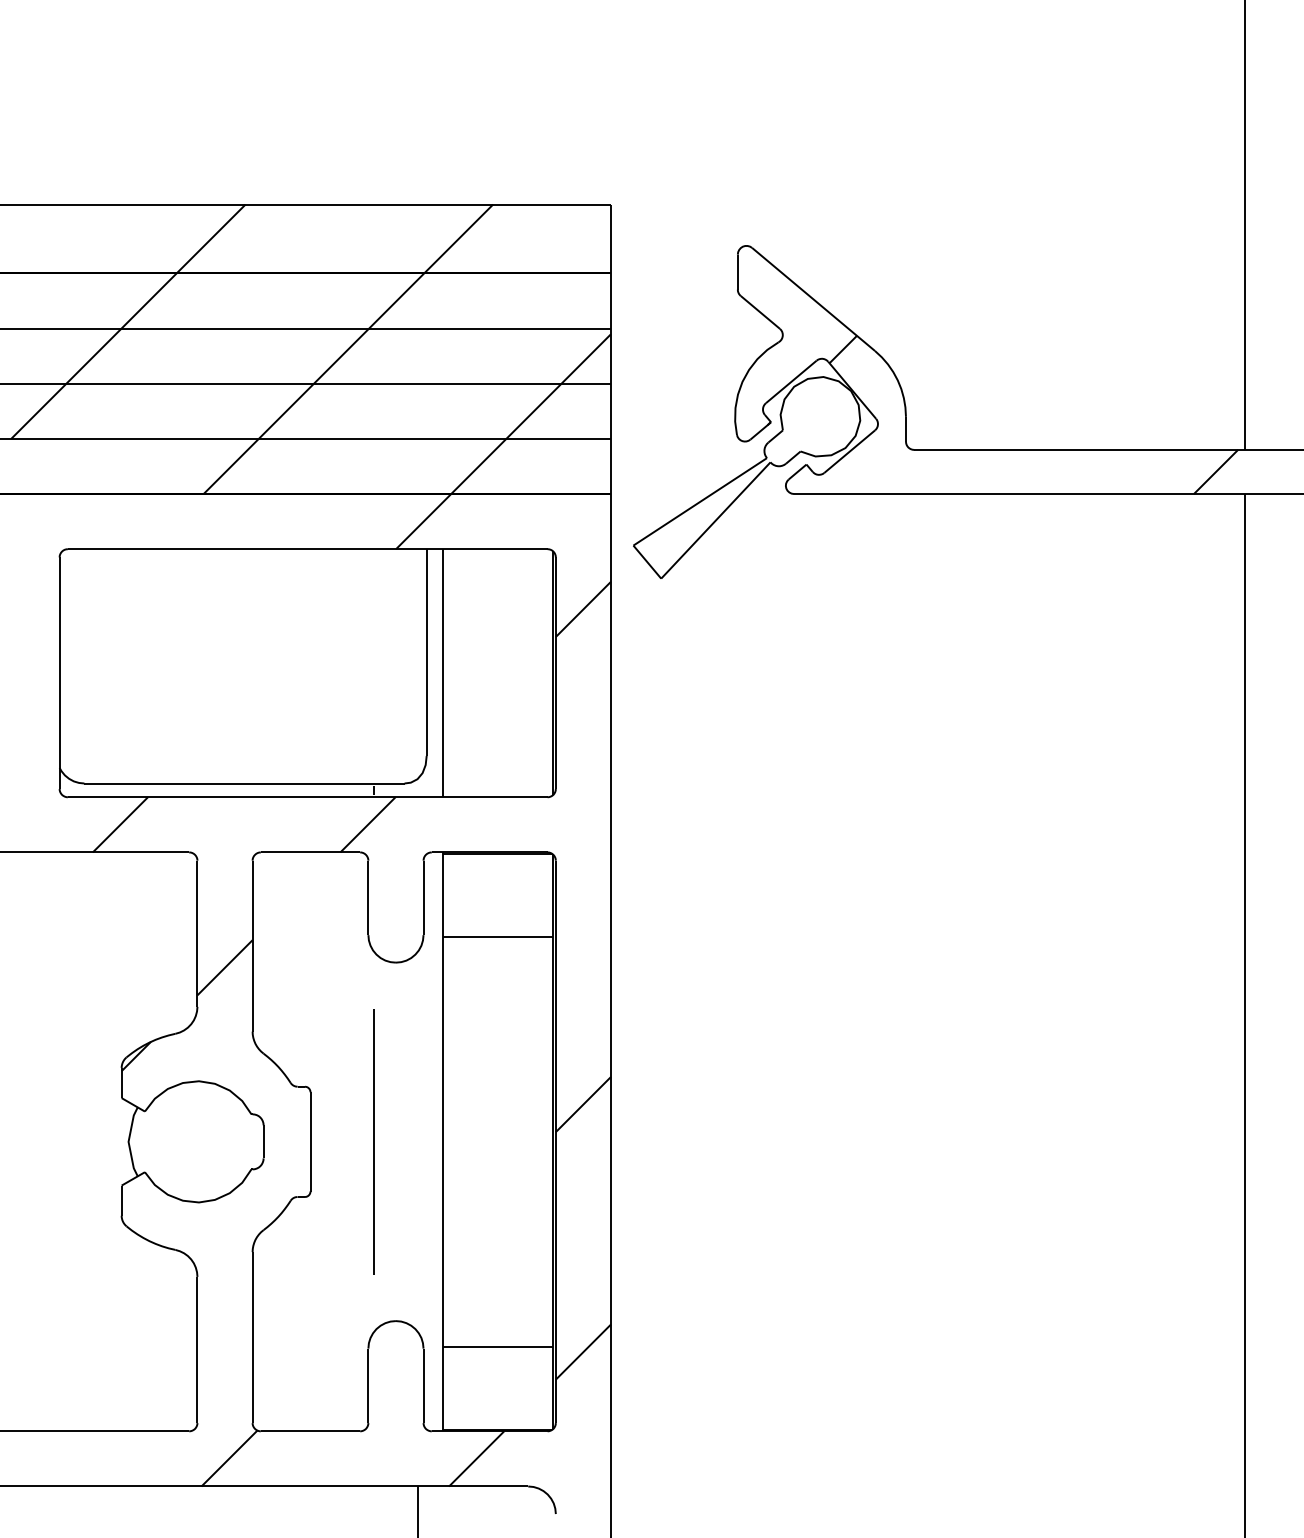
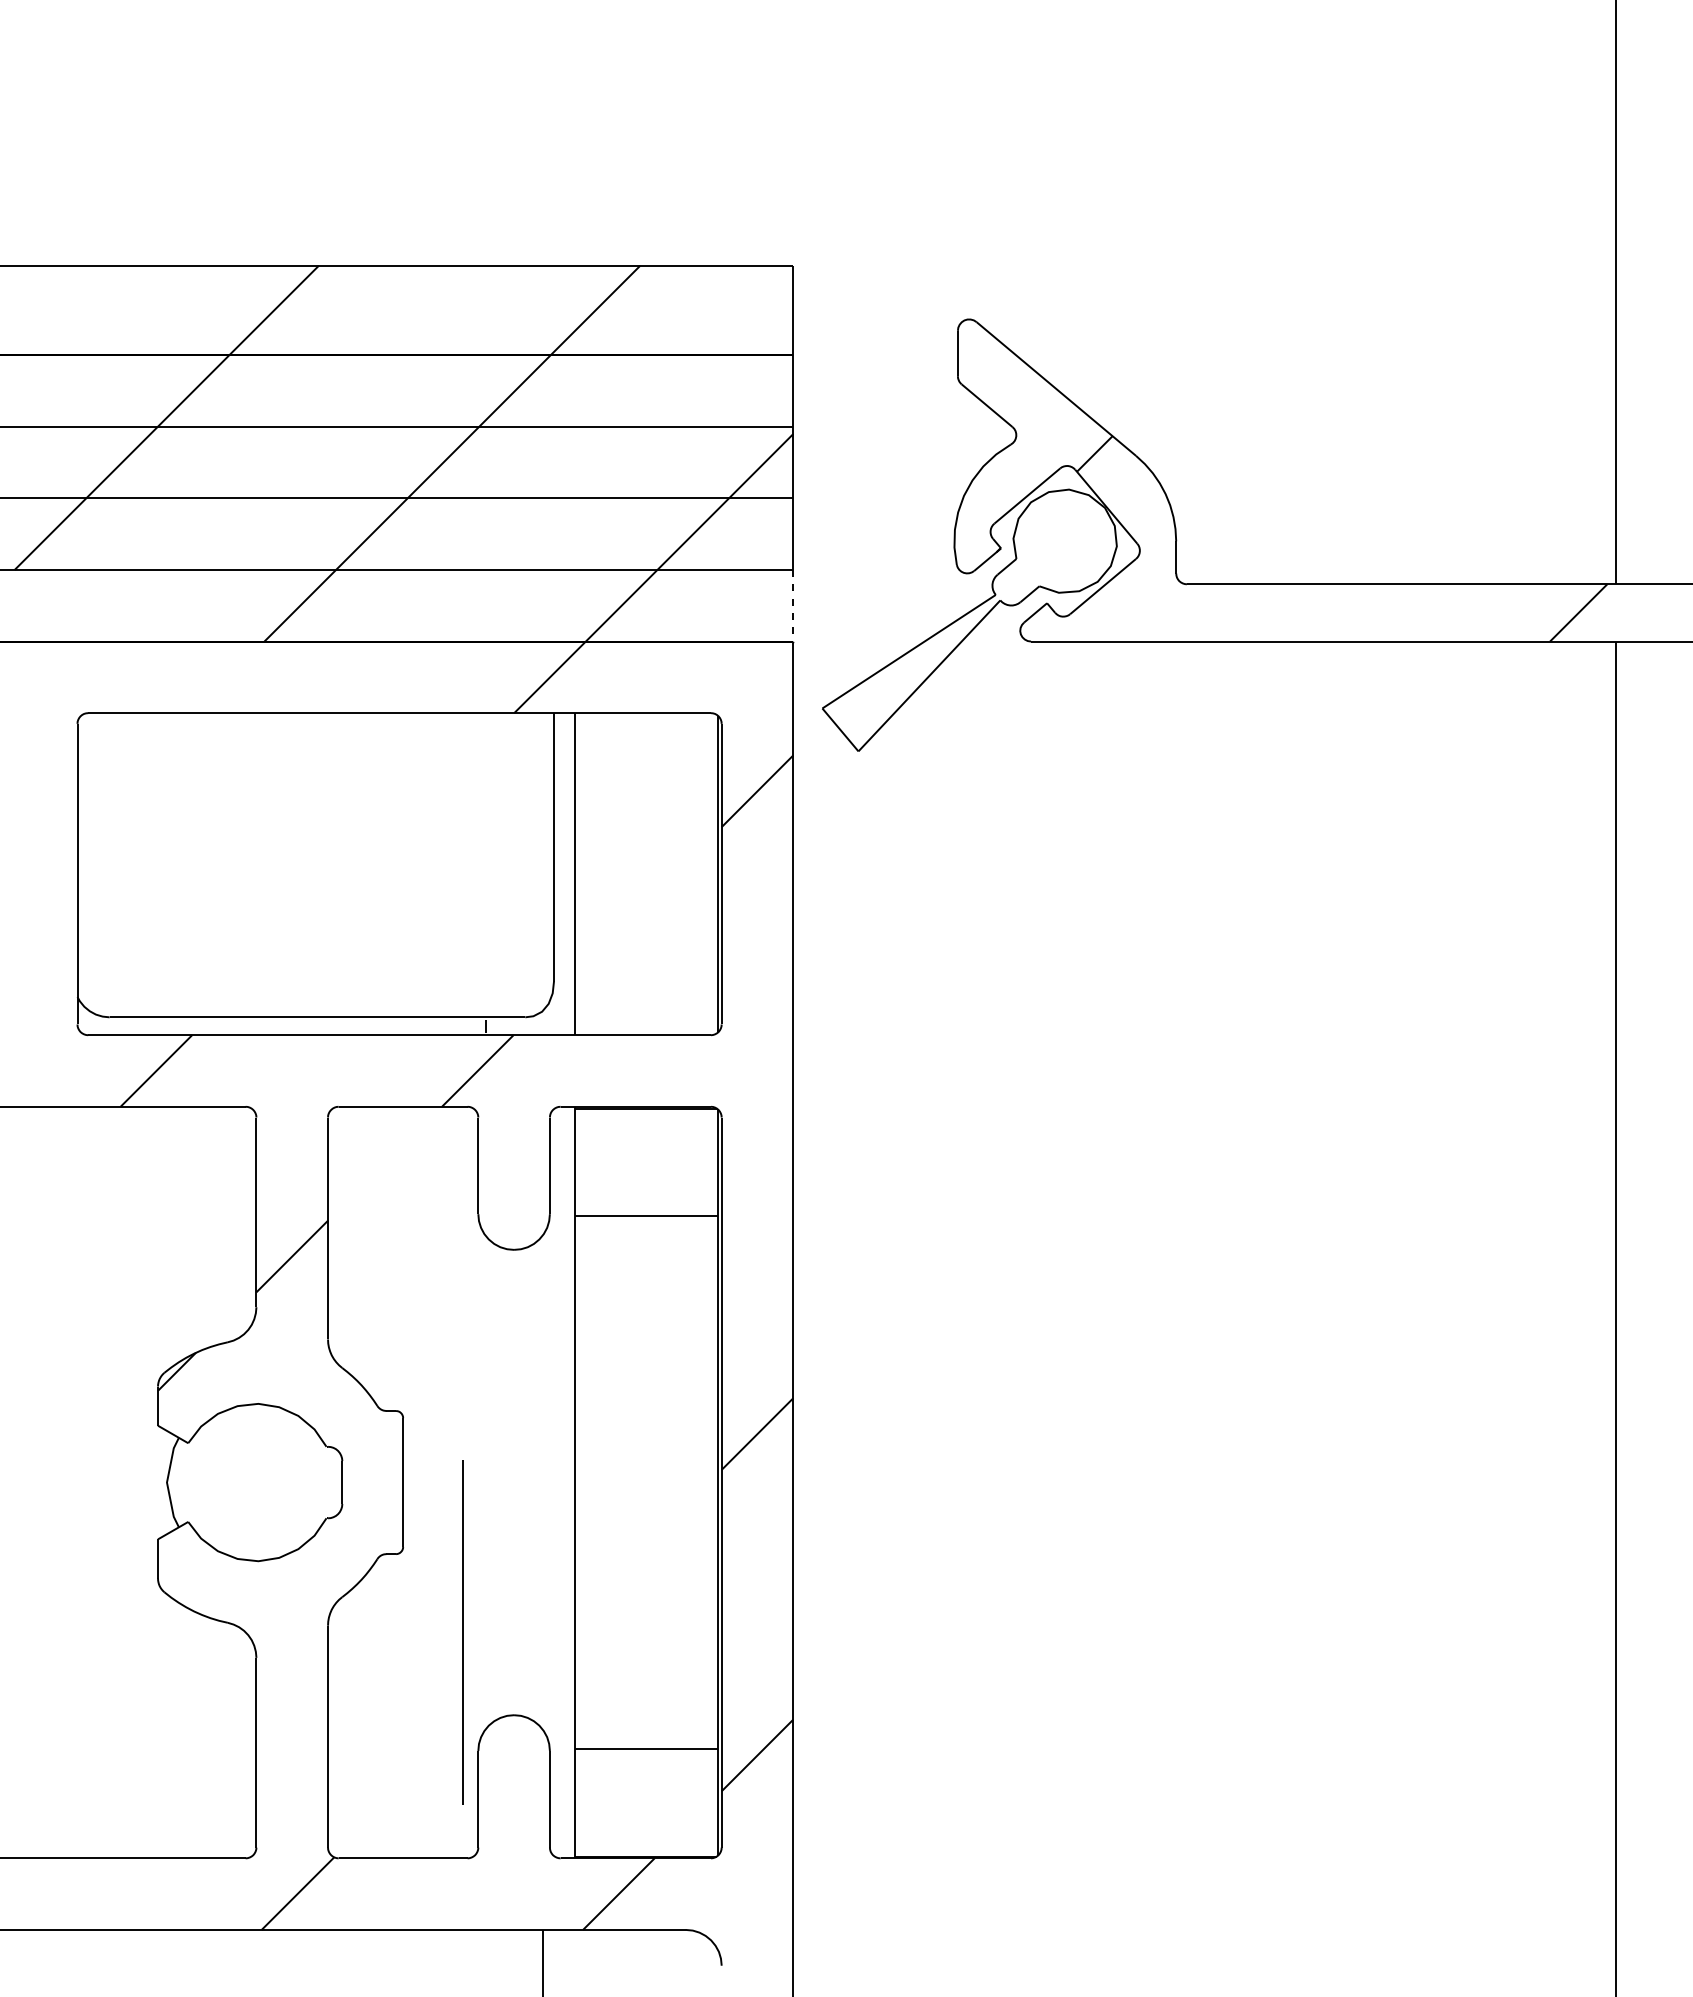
line: (611, 466) -> (793, 605), solid -> dashed
line: (373, 1141) -> (462, 1632), moved

